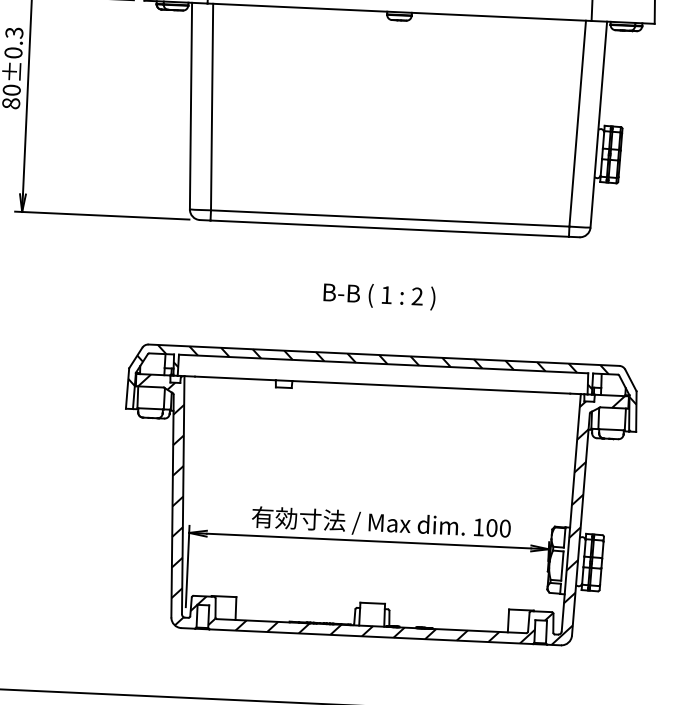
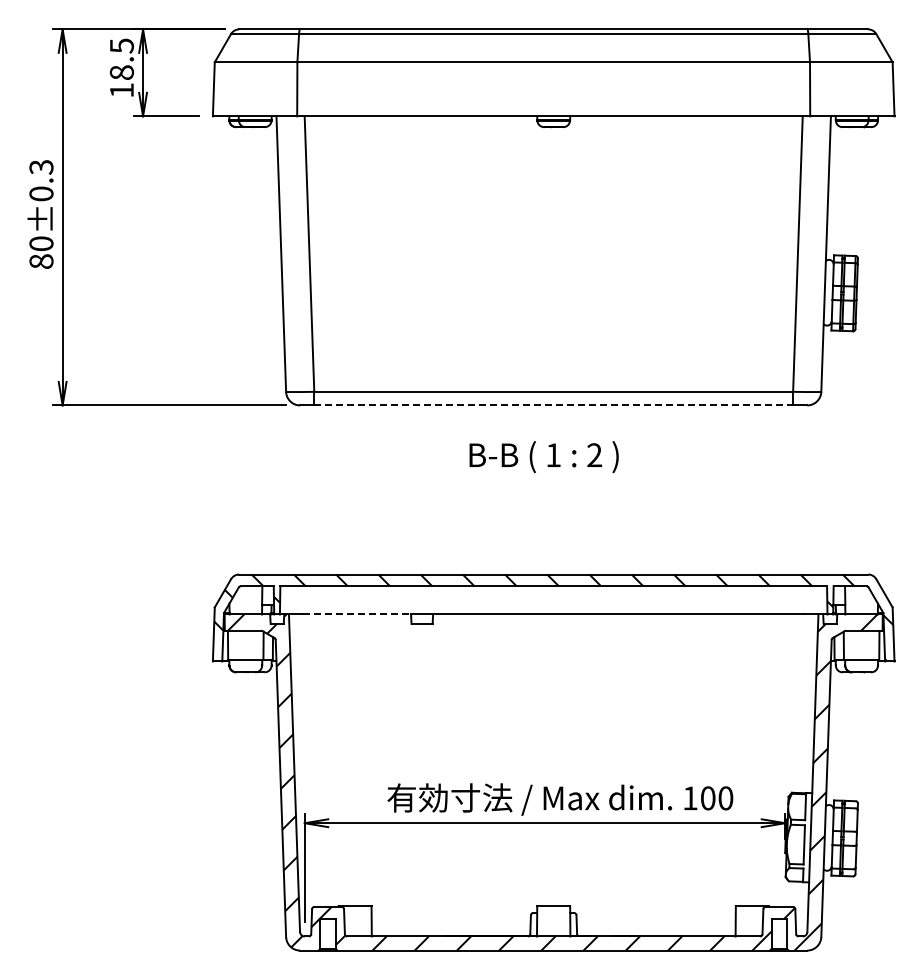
line: (390, 228) -> (554, 405), solid -> dashed
text: (379, 296) -> (543, 457), moved
line: (235, 378) -> (357, 614), solid -> dashed

